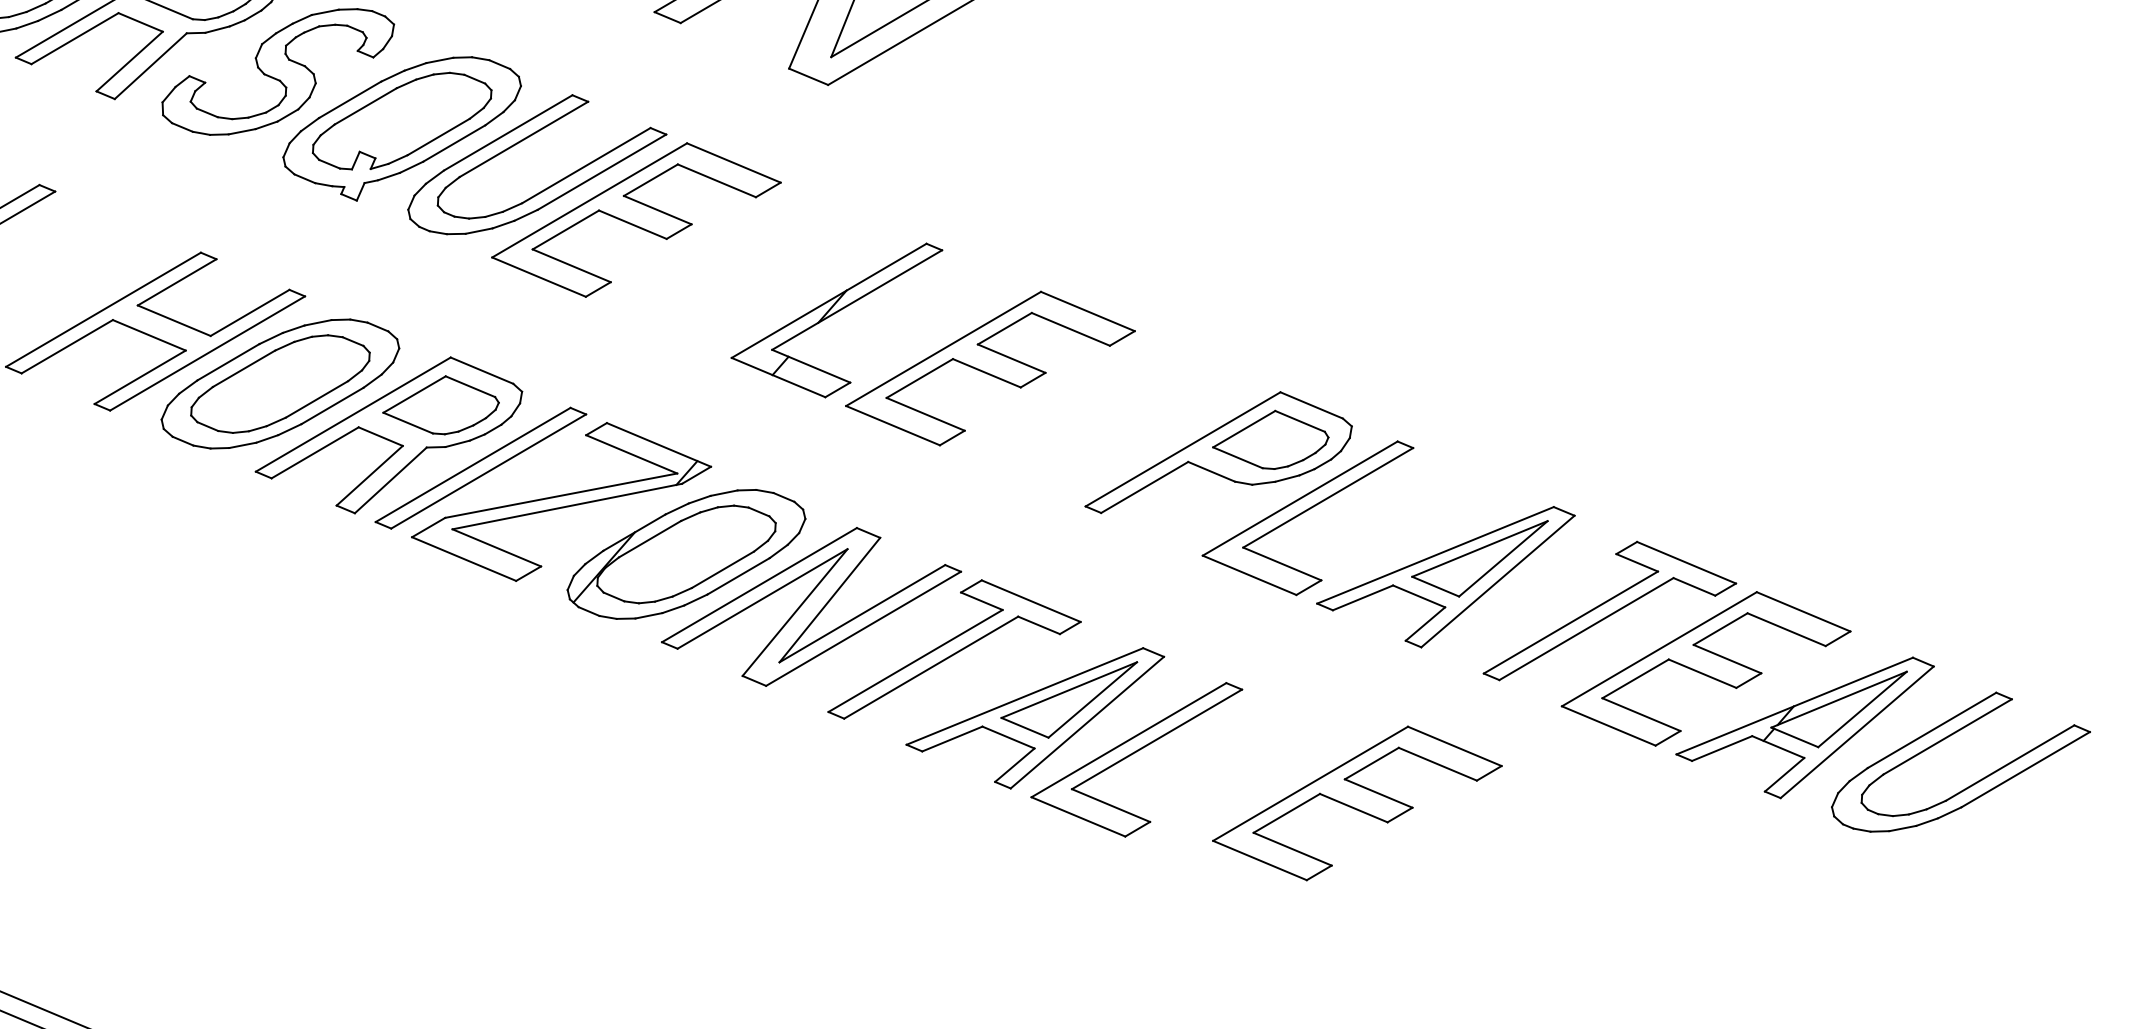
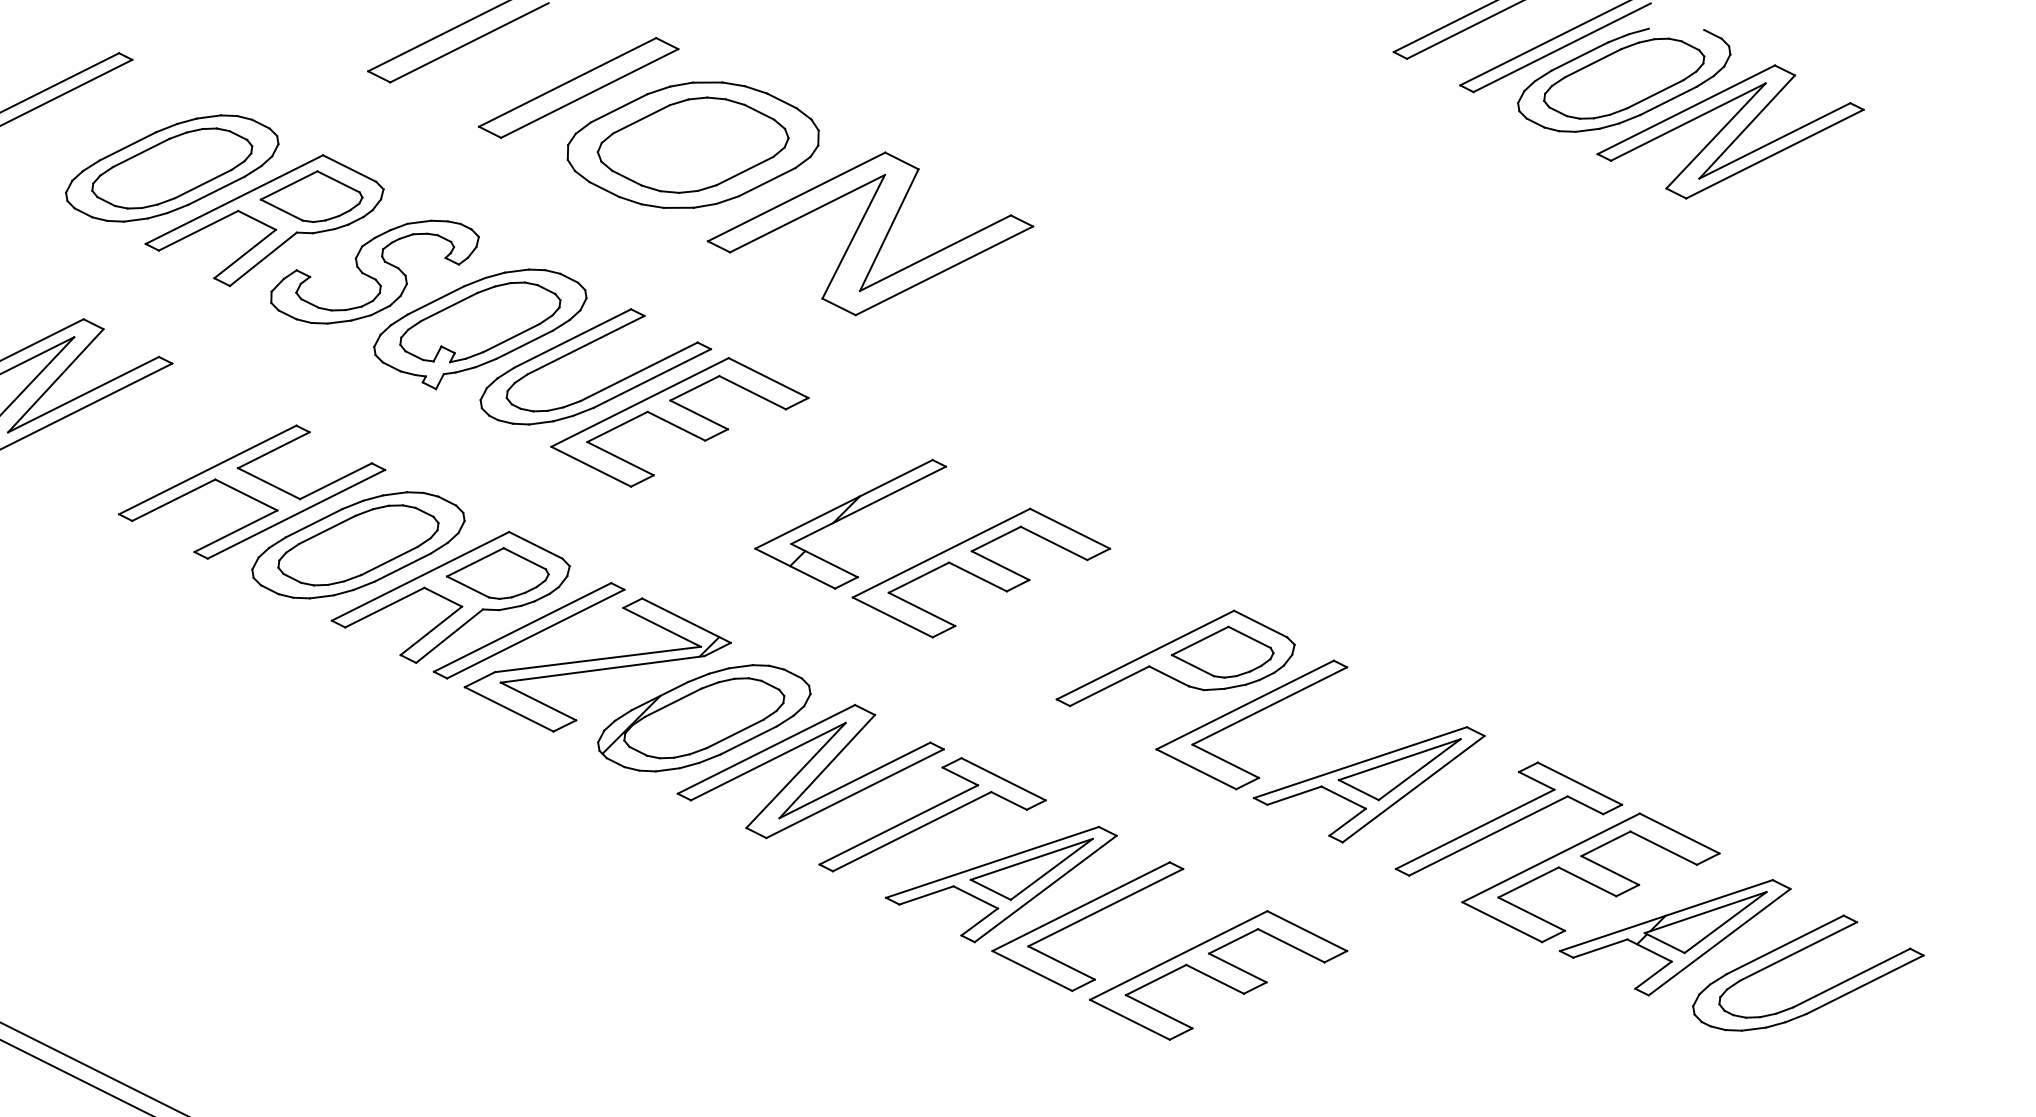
part: (1357, 803) -> (1218, 975), moved

